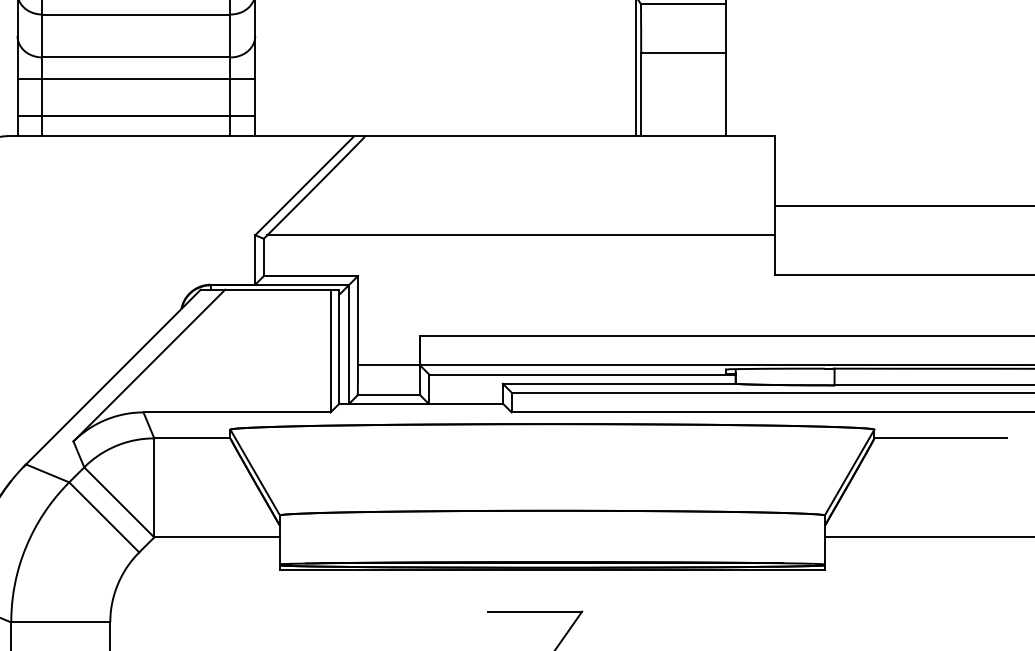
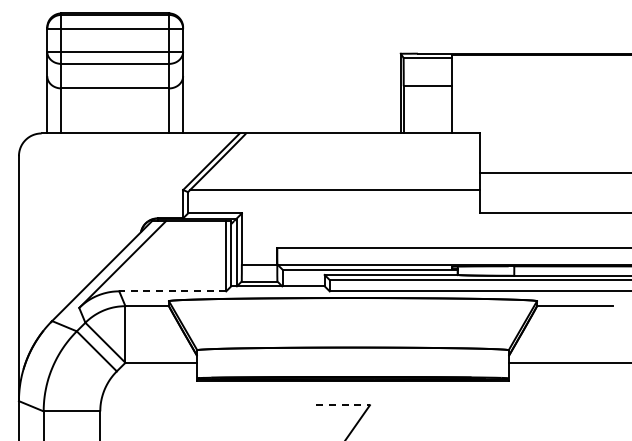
line: (136, 78) -> (115, 100), removed
line: (136, 117) -> (115, 122), removed
line: (236, 412) -> (172, 291), solid -> dashed
line: (535, 612) -> (343, 405), solid -> dashed

